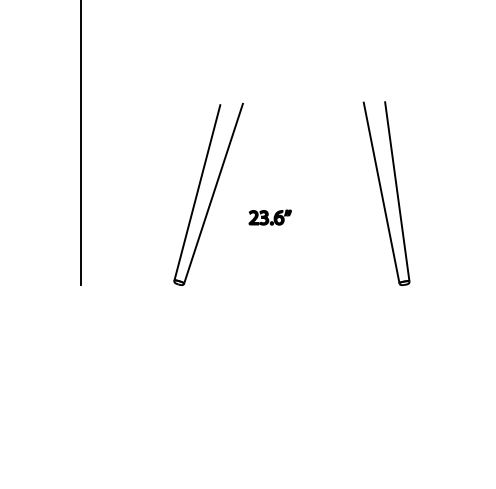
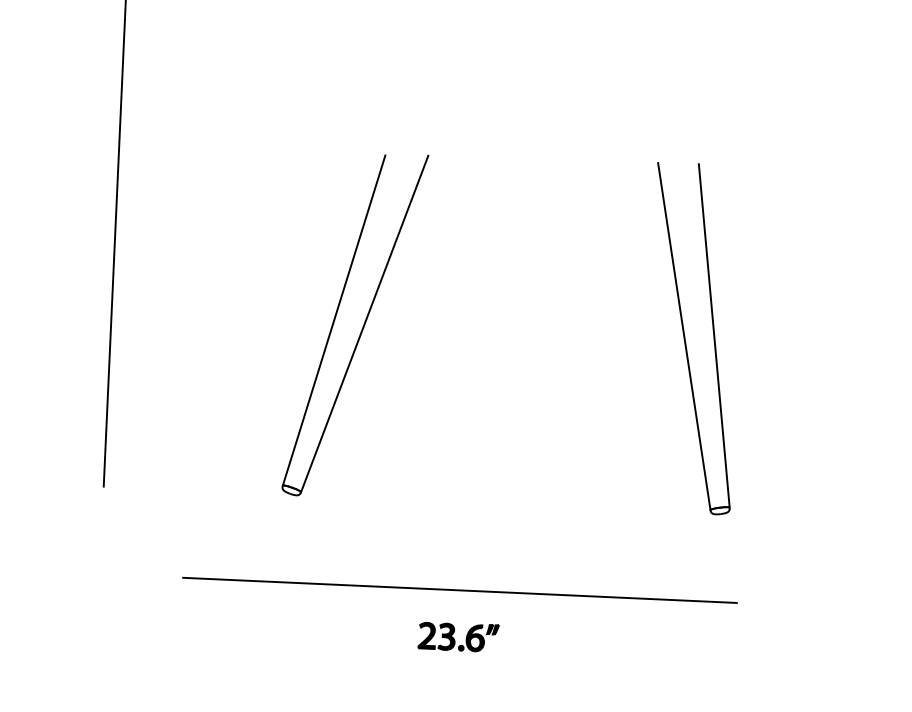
part: (269, 217) -> (457, 636), moved
line: (269, 331) -> (459, 591), added

